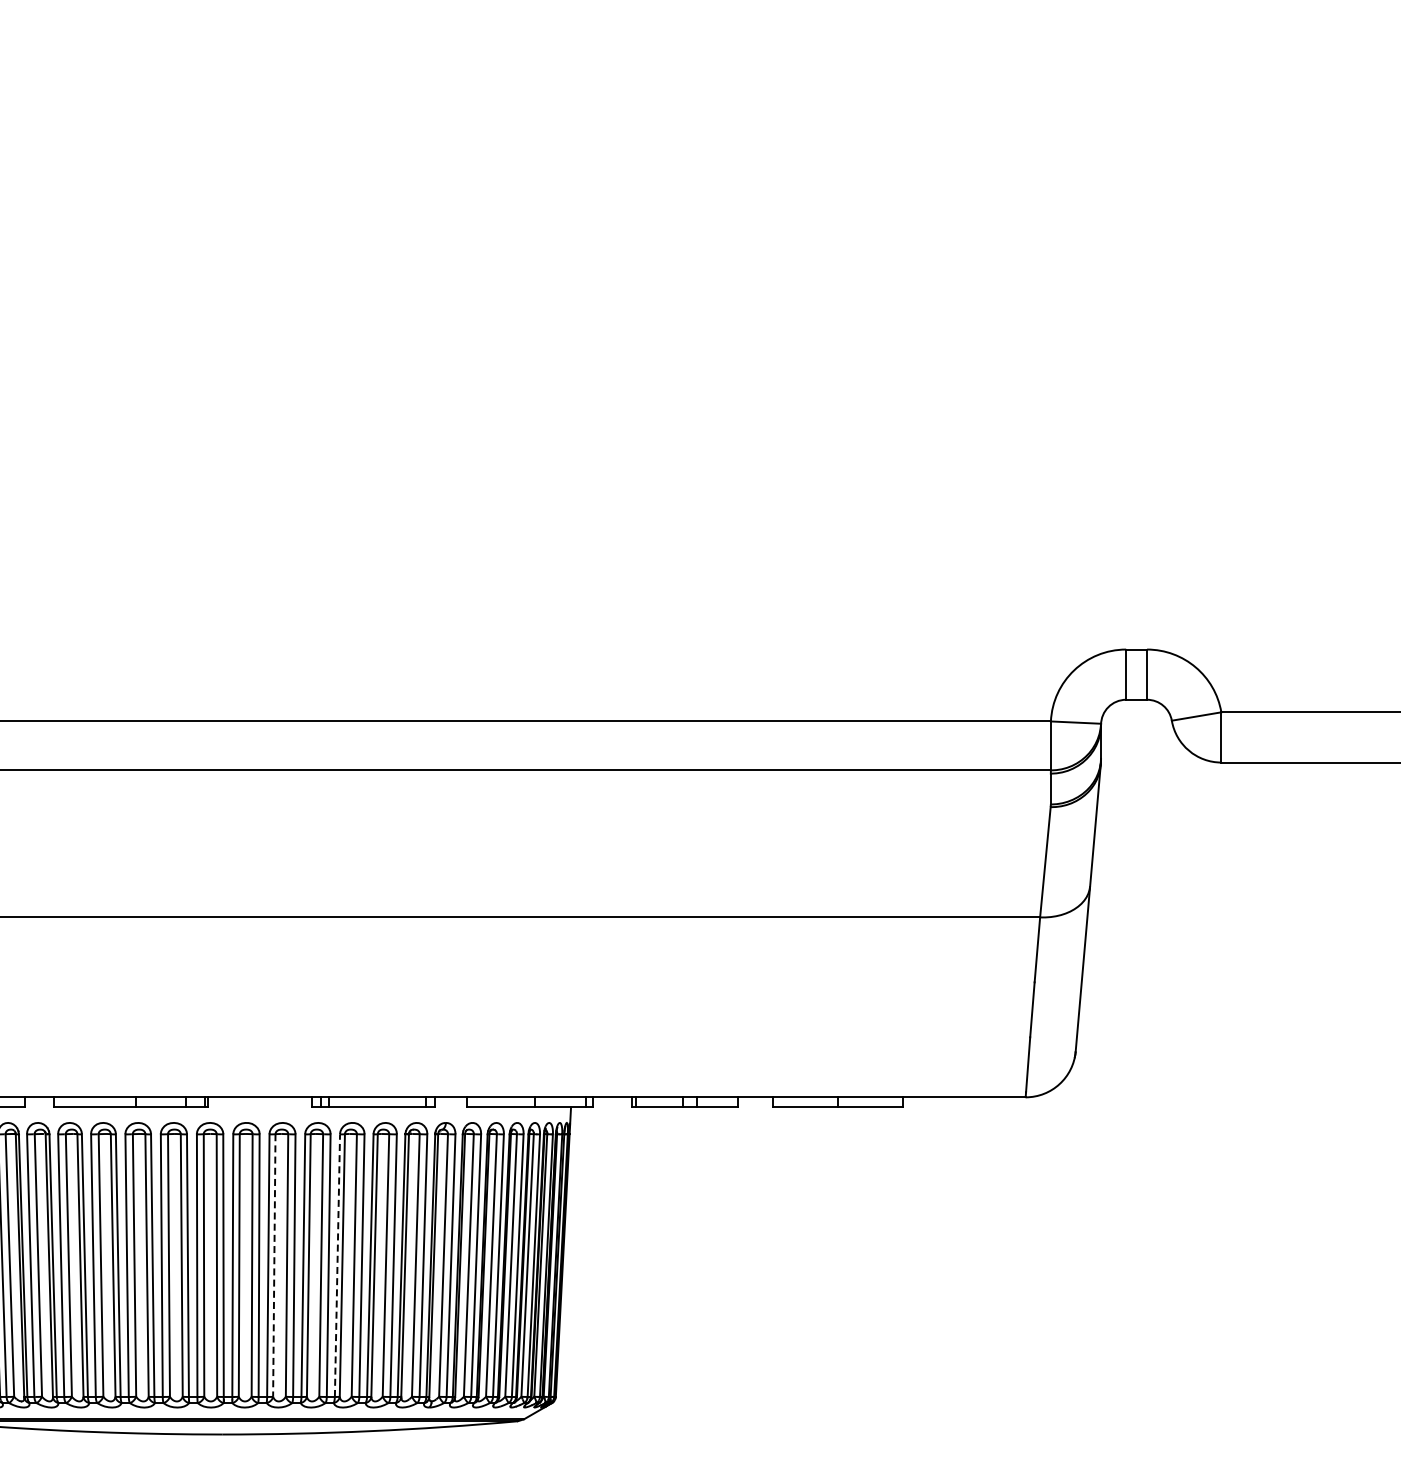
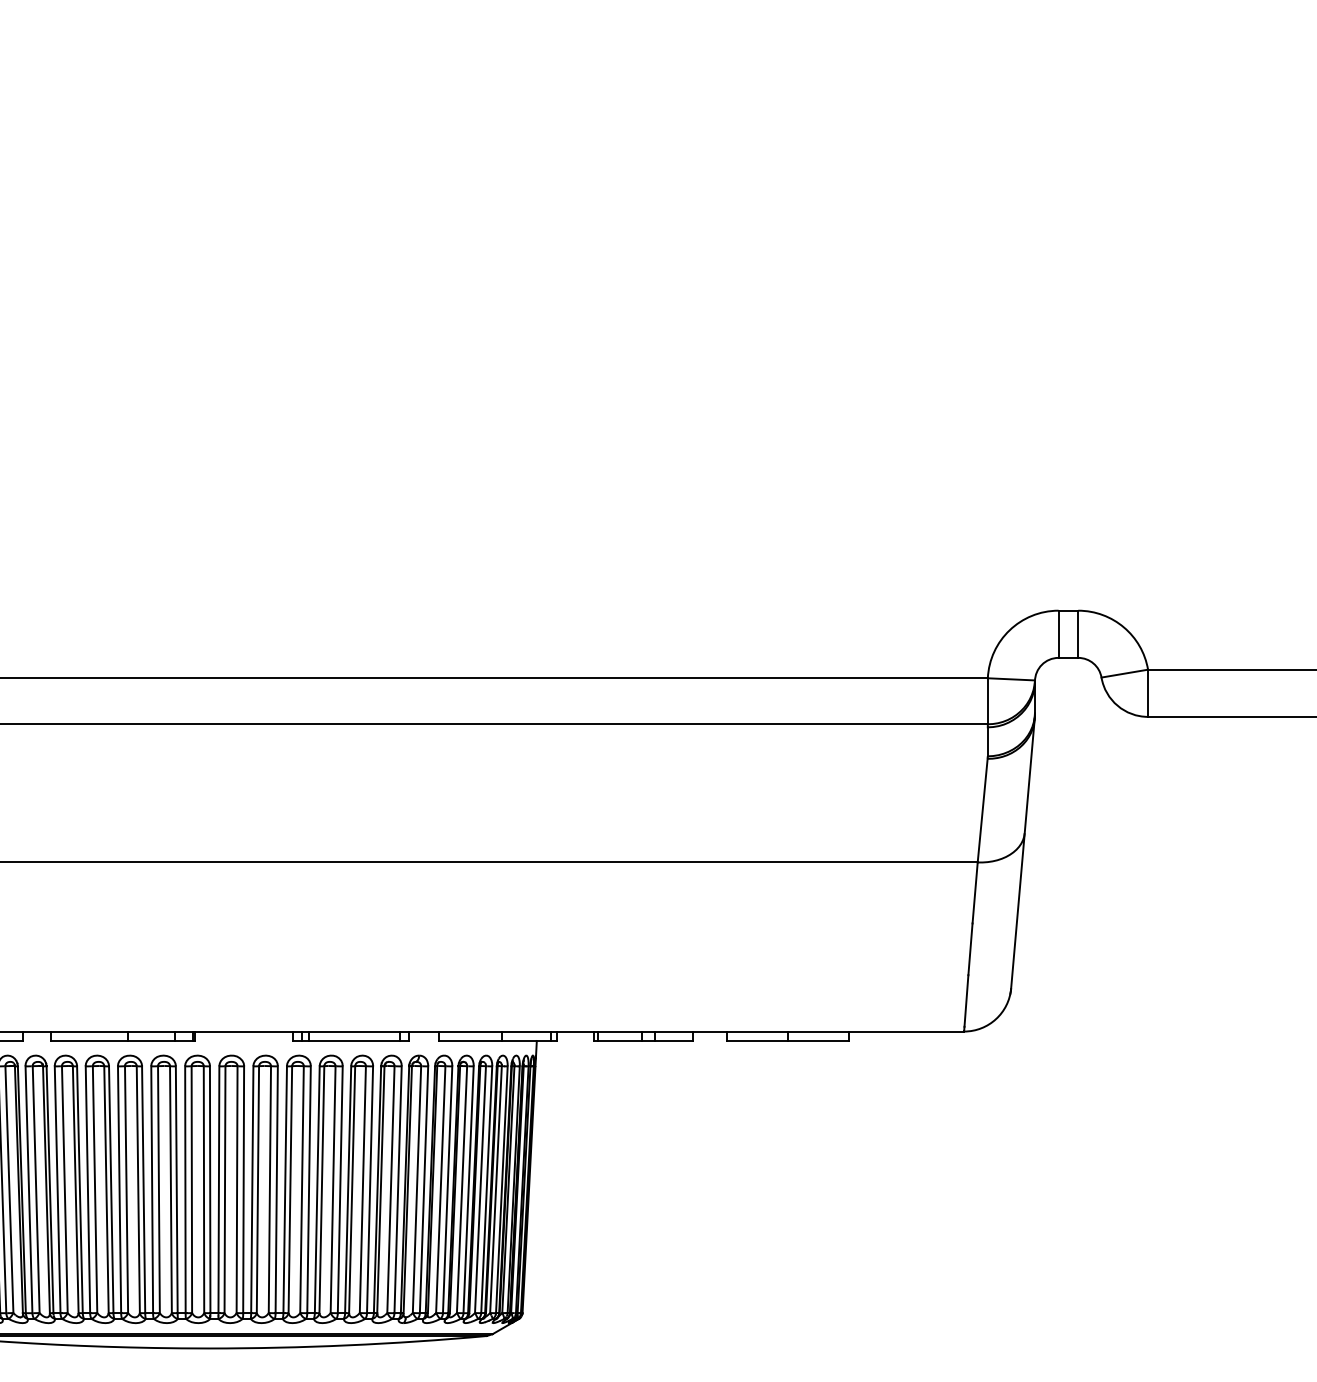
line: (274, 1265) -> (258, 1189), dashed -> solid
line: (337, 1265) -> (317, 1189), dashed -> solid

